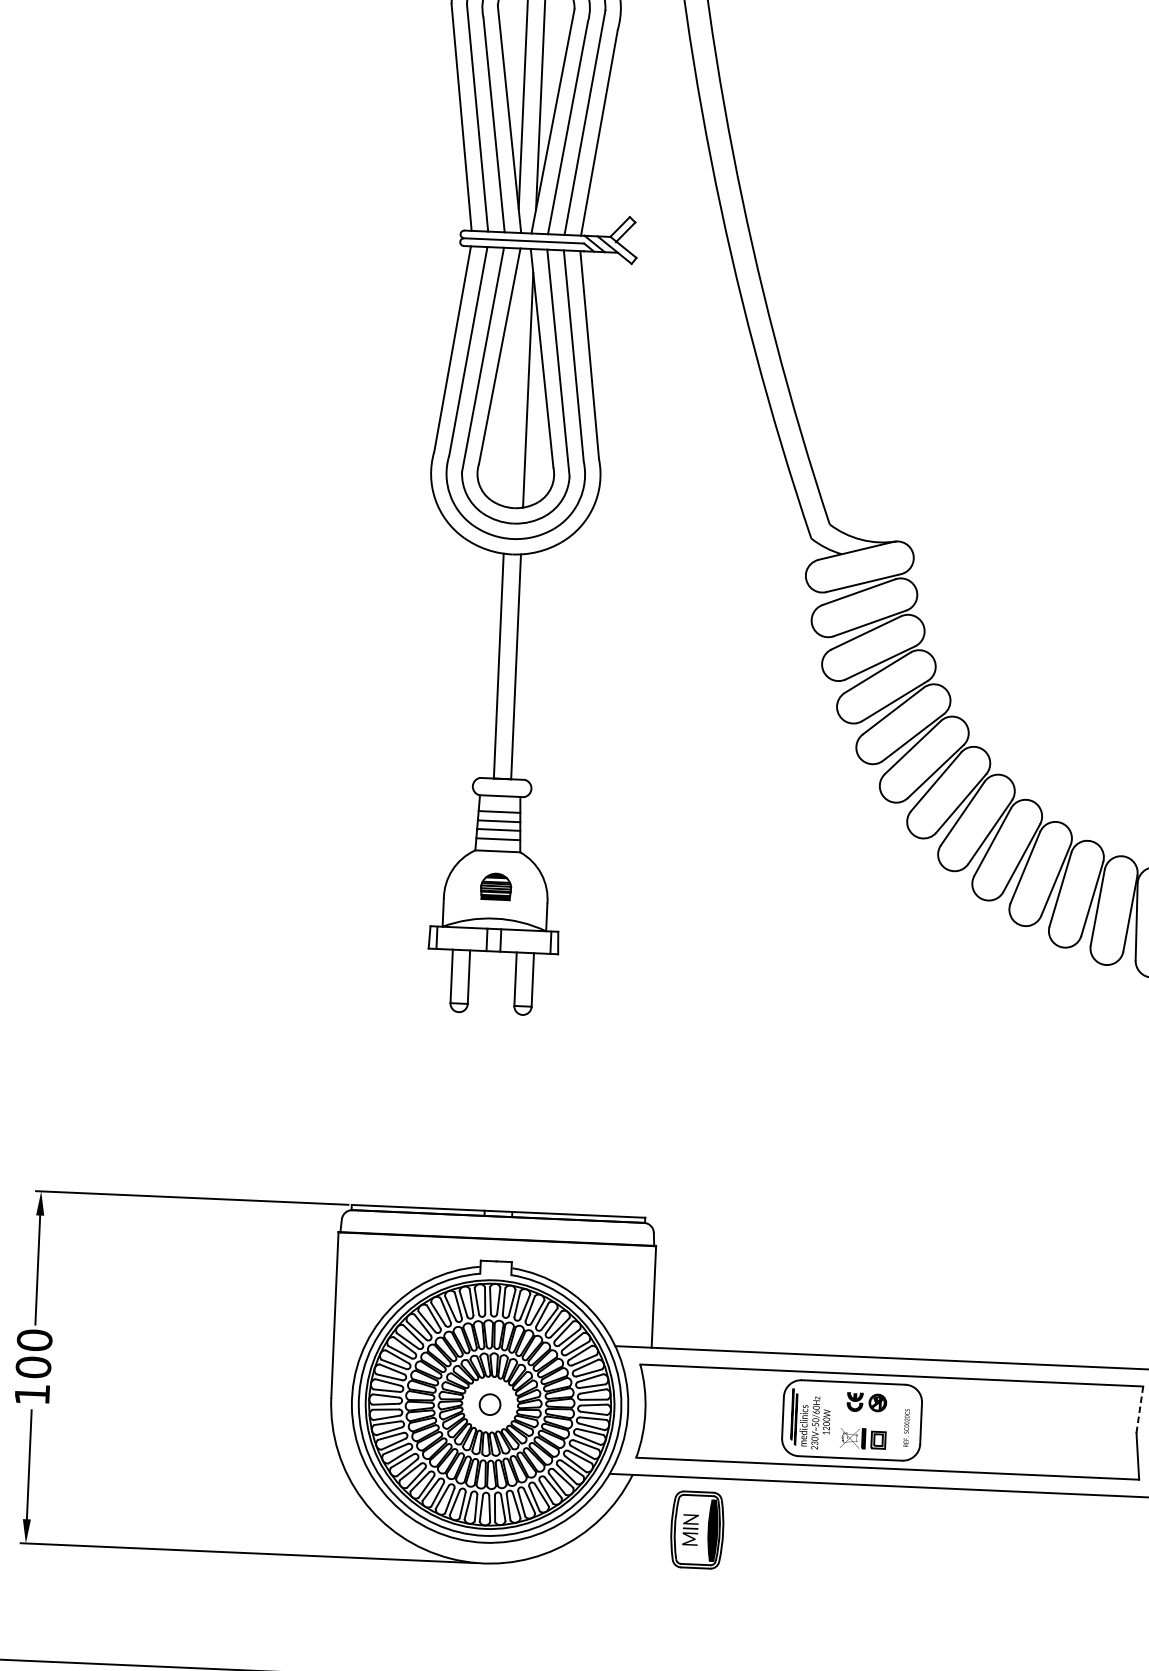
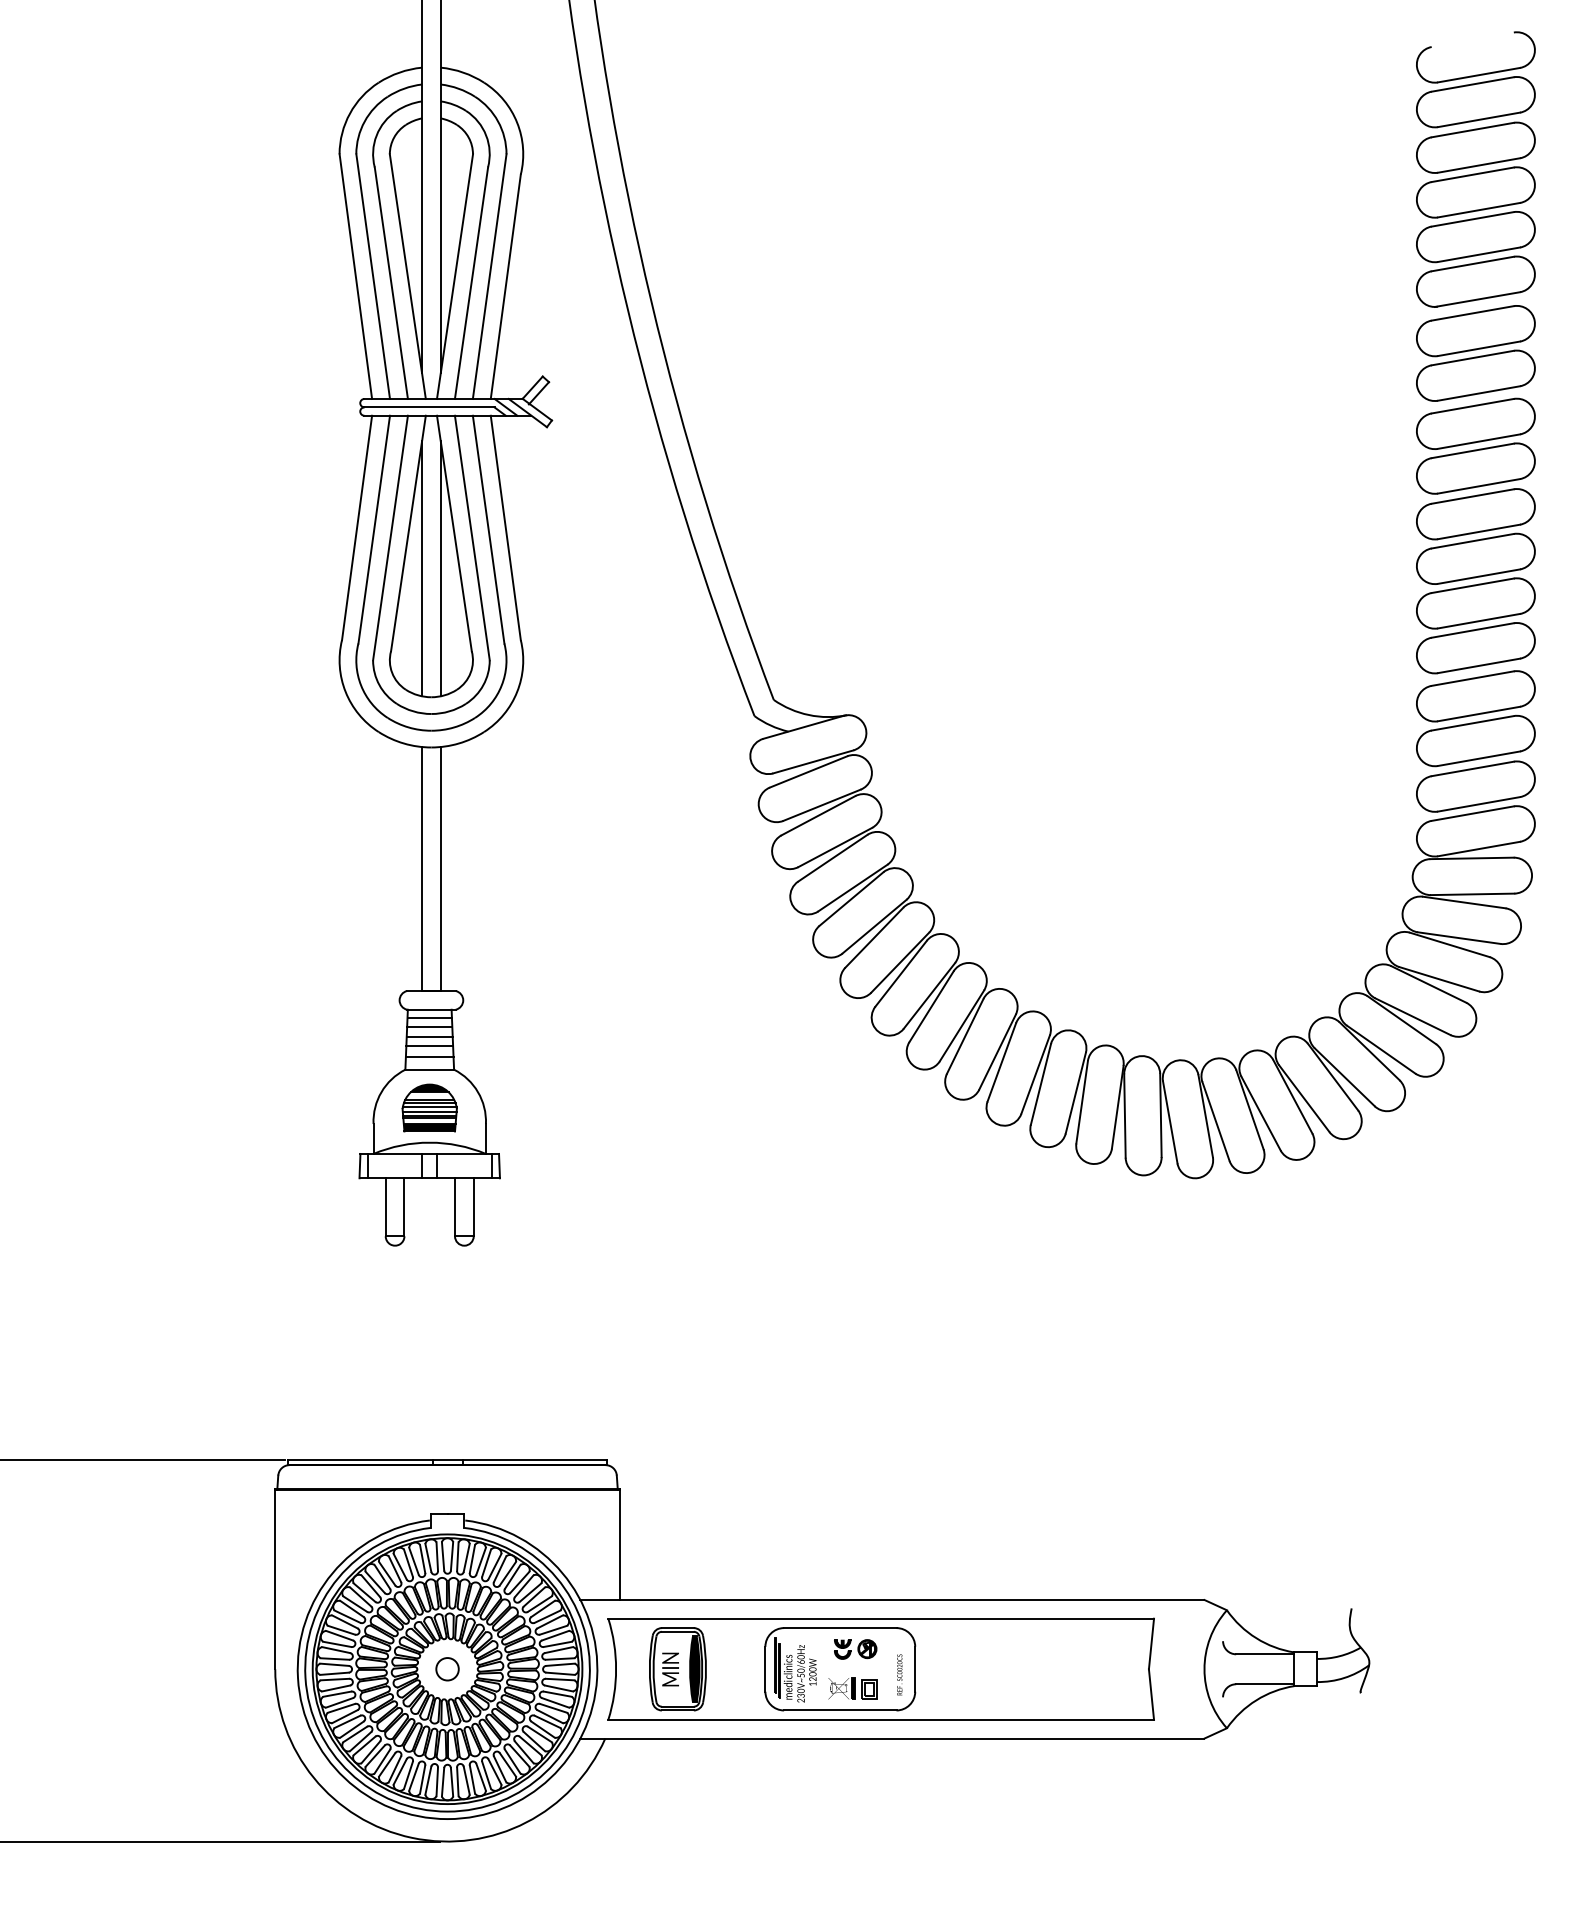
line: (511, 389) -> (422, 568), added
line: (499, 803) -> (429, 1017), added
part: (496, 886) -> (429, 1107), size x1.67
line: (1139, 1410) -> (1151, 1644), dashed -> solid
part: (696, 1530) -> (677, 1669), moved

